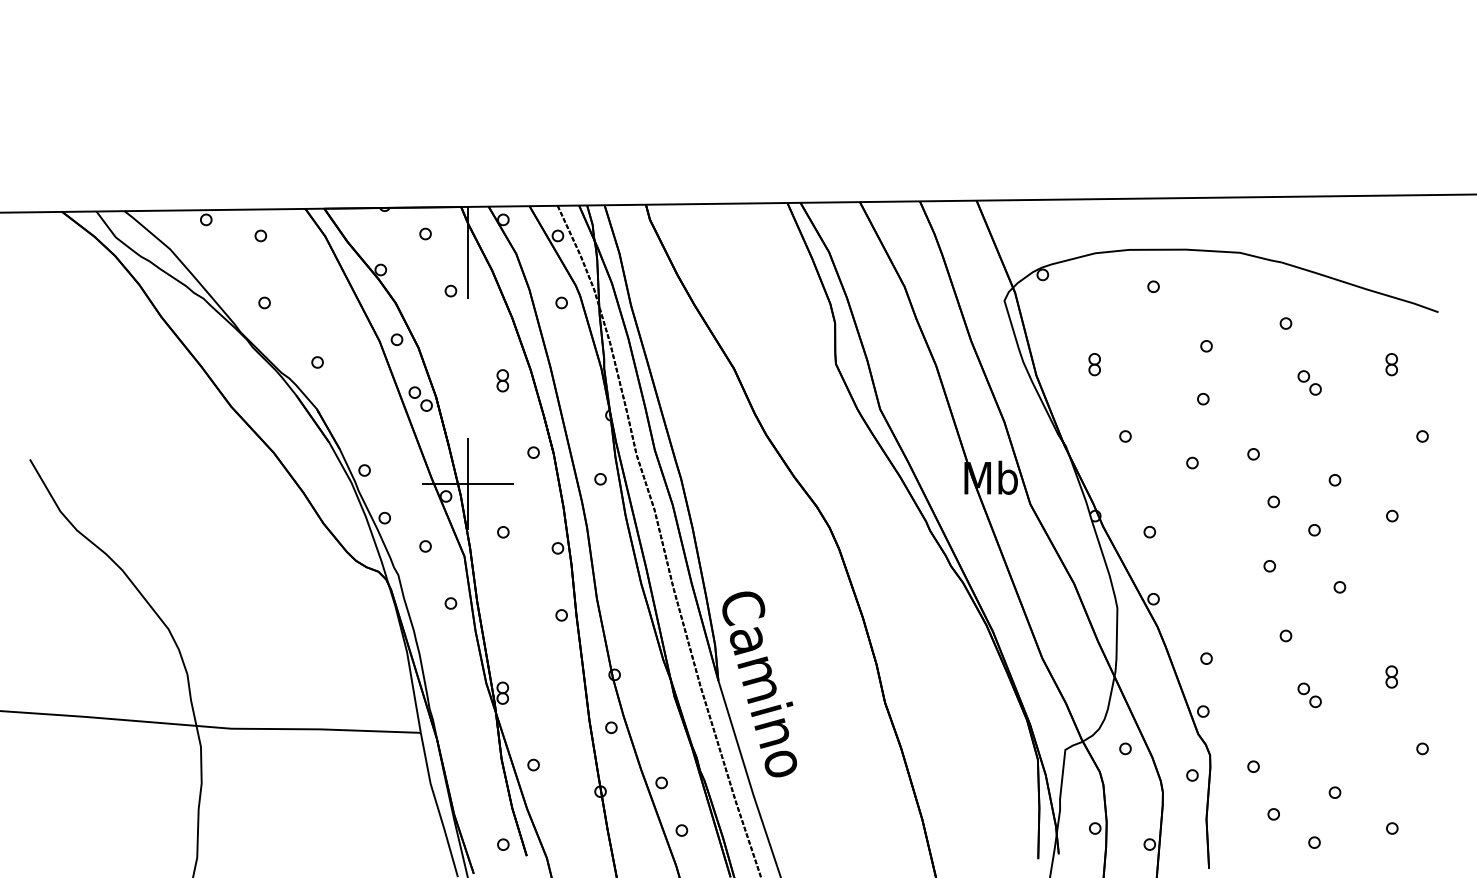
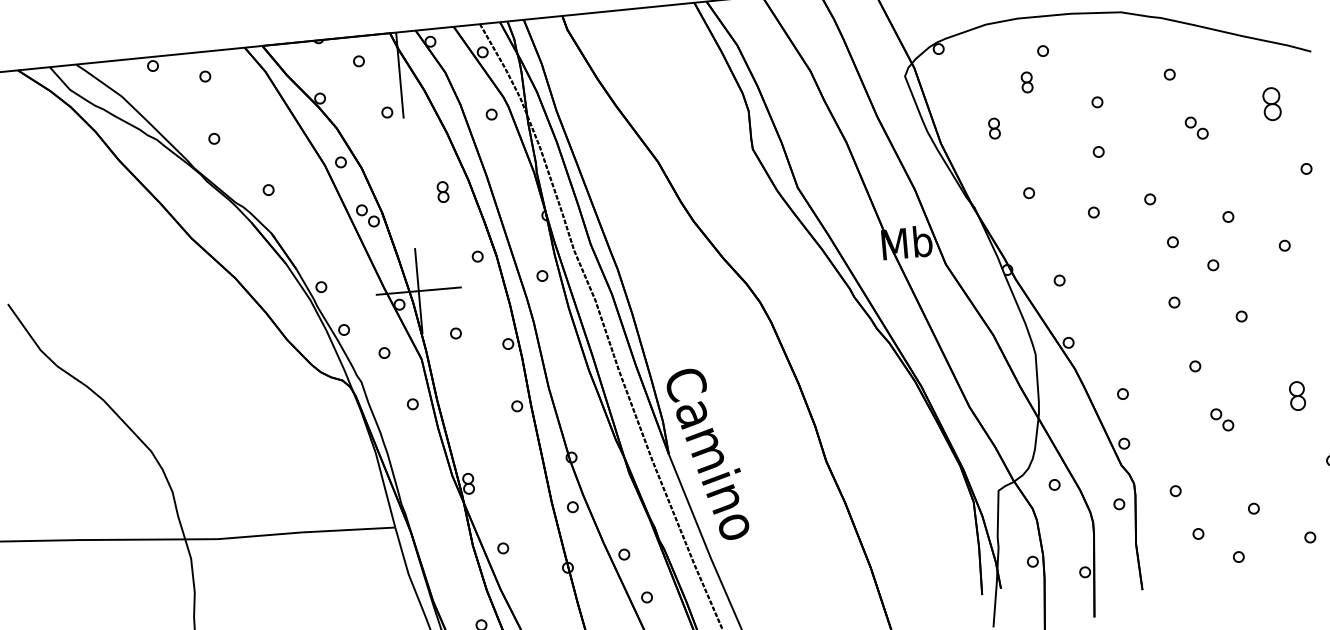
part: (1133, 318) -> (1026, 82), added
part: (1391, 364) -> (1271, 104), size x1.6
part: (1391, 676) -> (1297, 395), size x1.4

